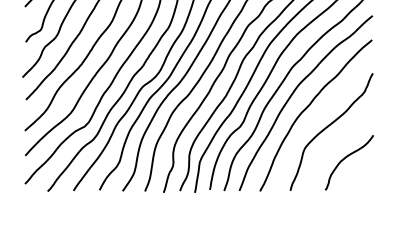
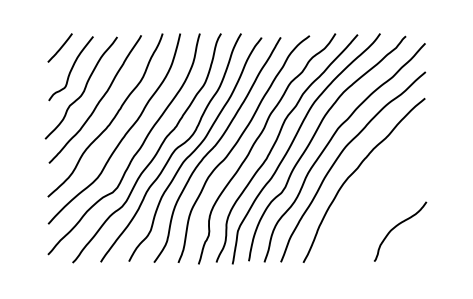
curve: (328, 127) -> (377, 193), removed

